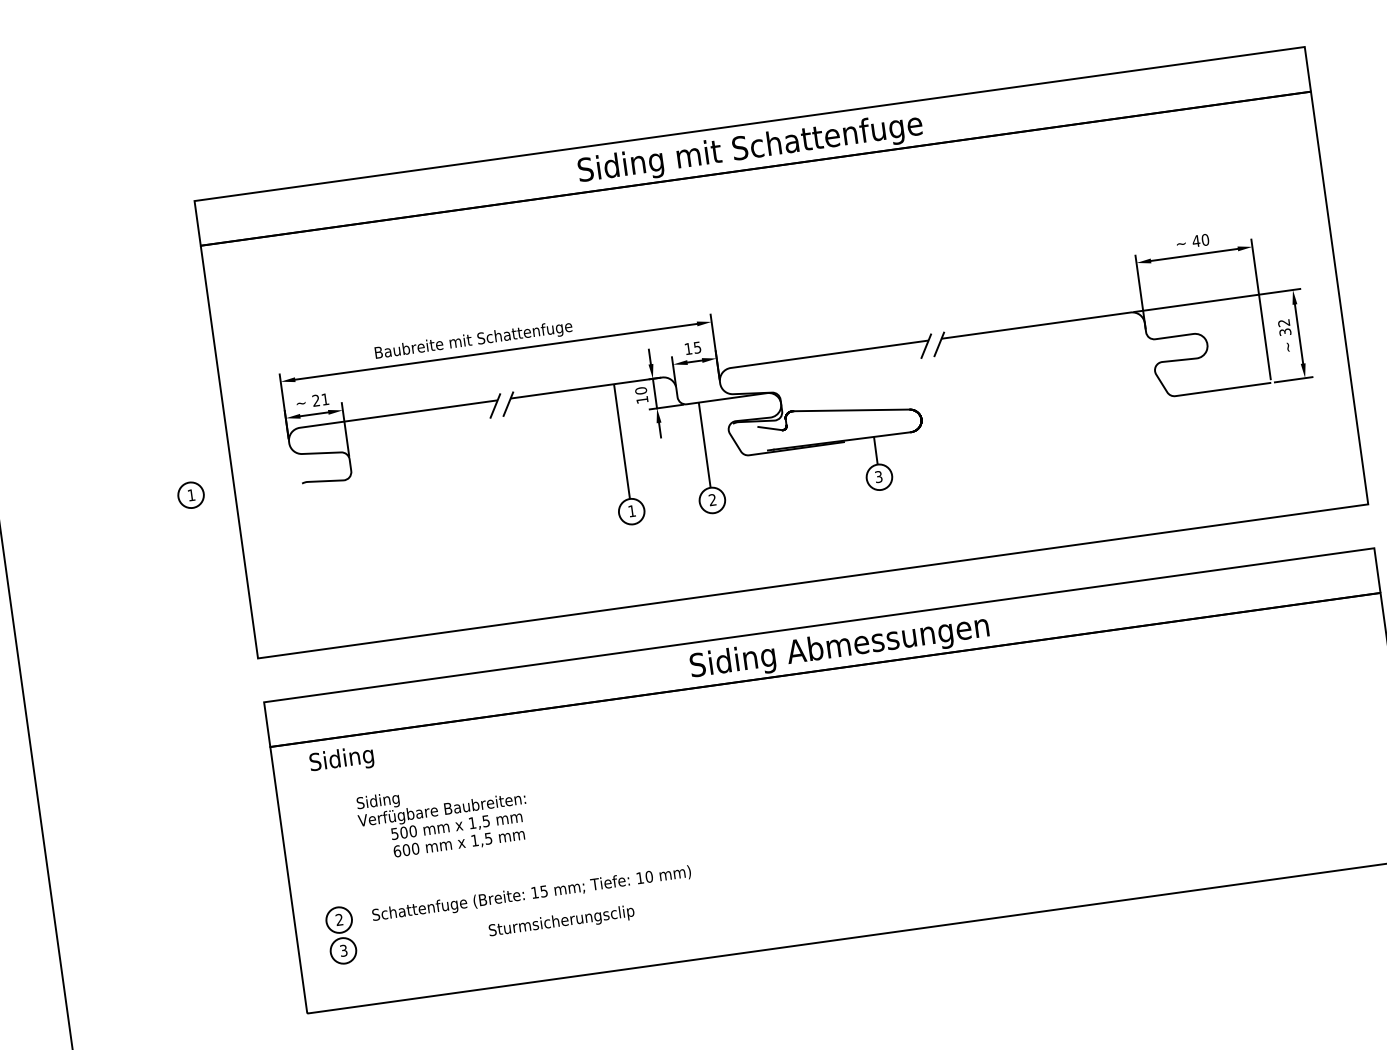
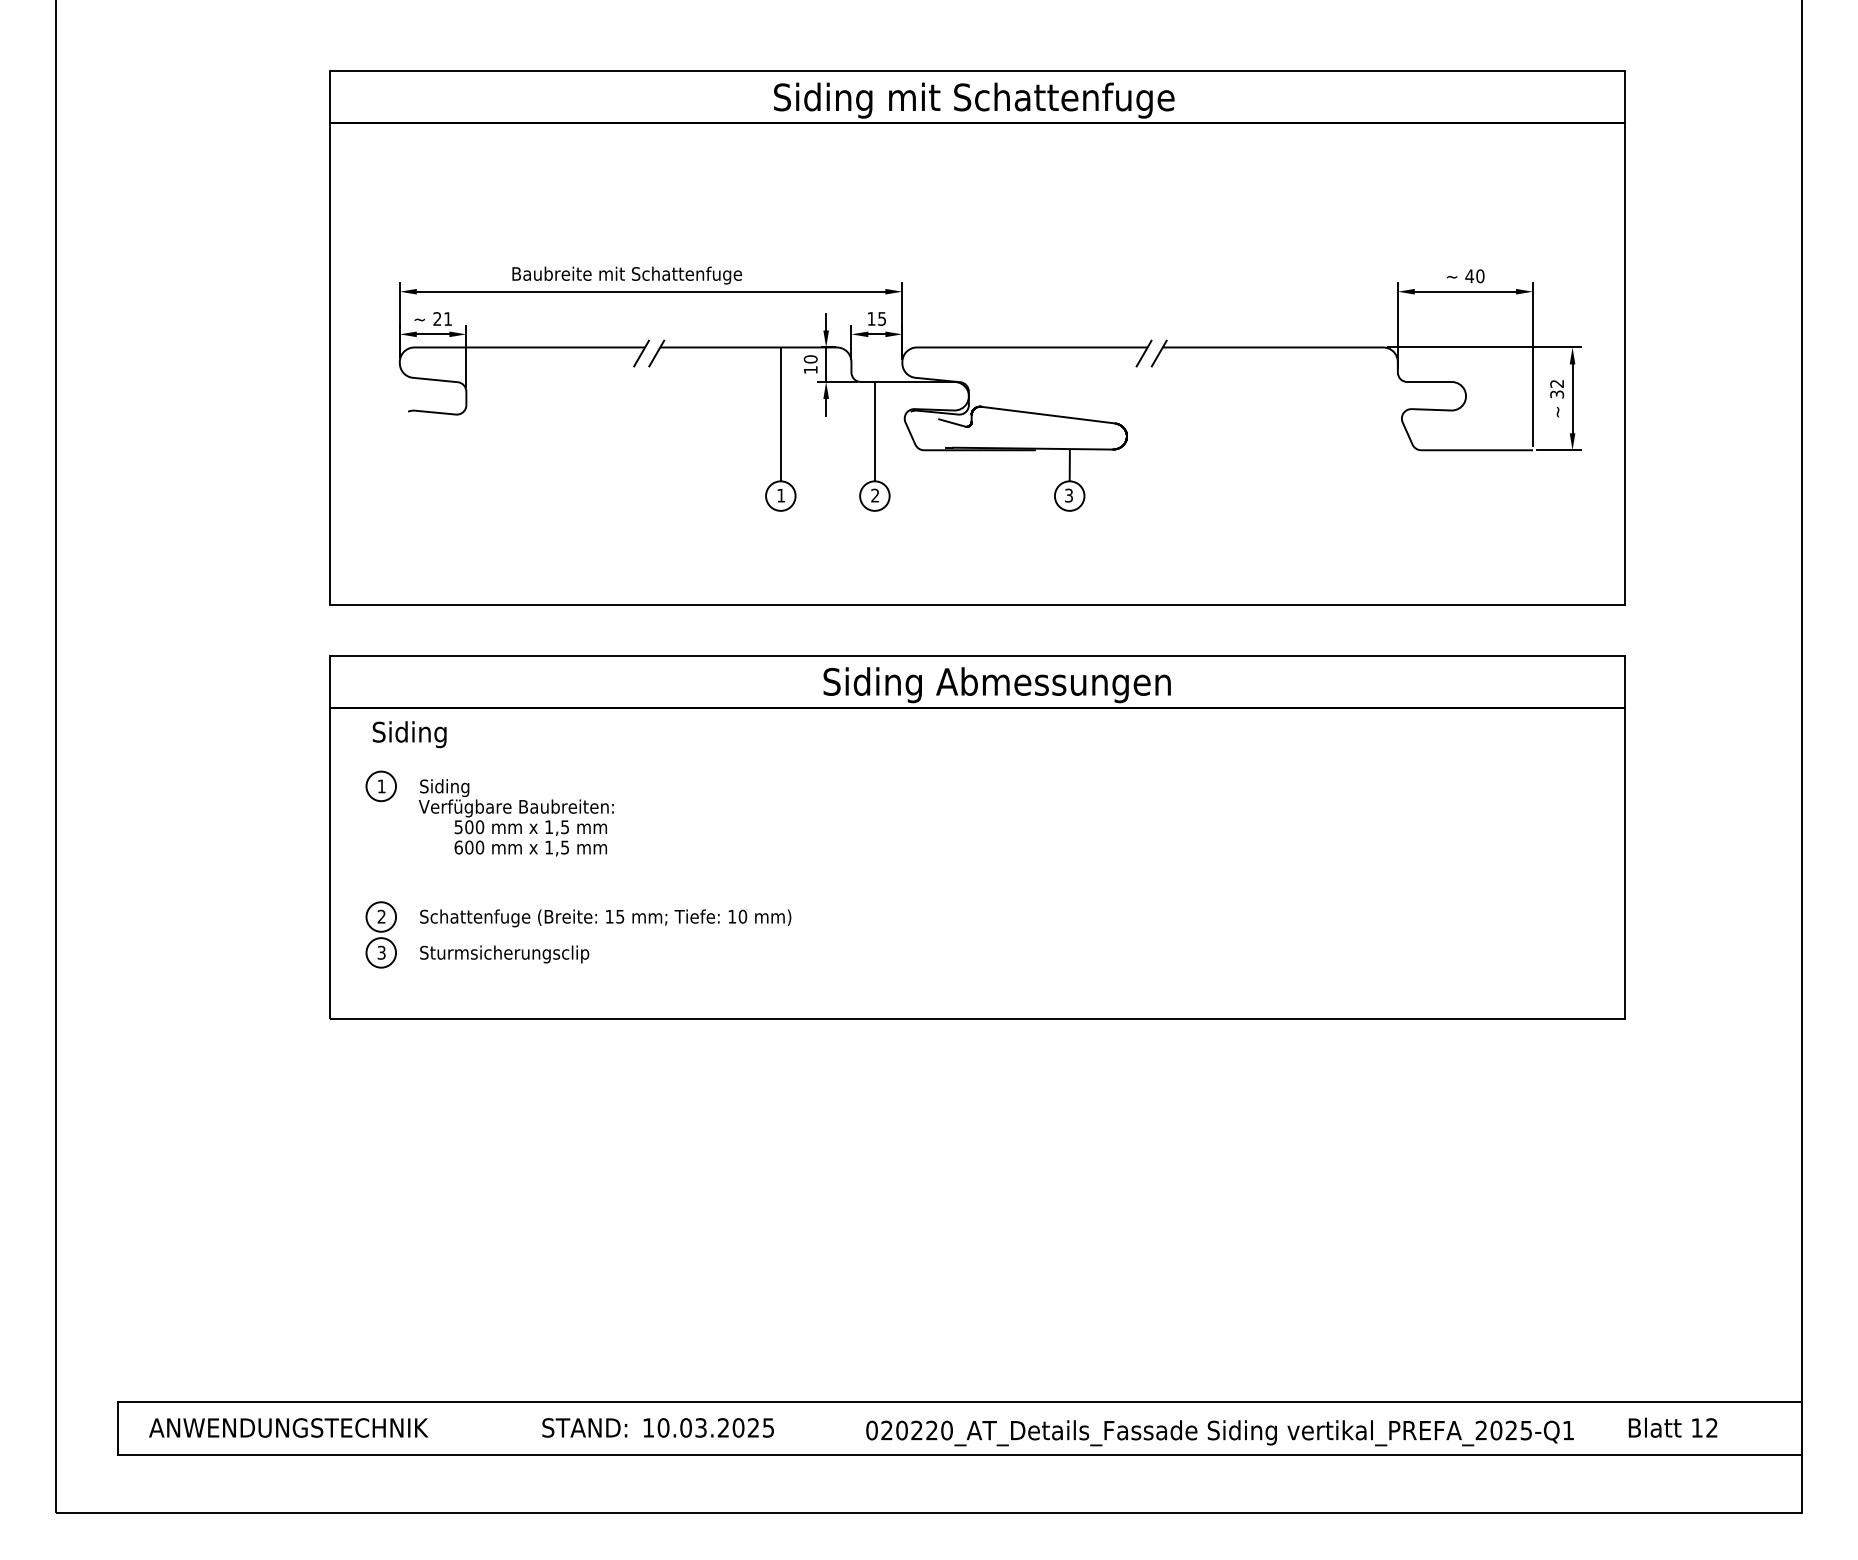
part: (190, 495) -> (380, 786), moved
text: (561, 922) -> (504, 954), moved

